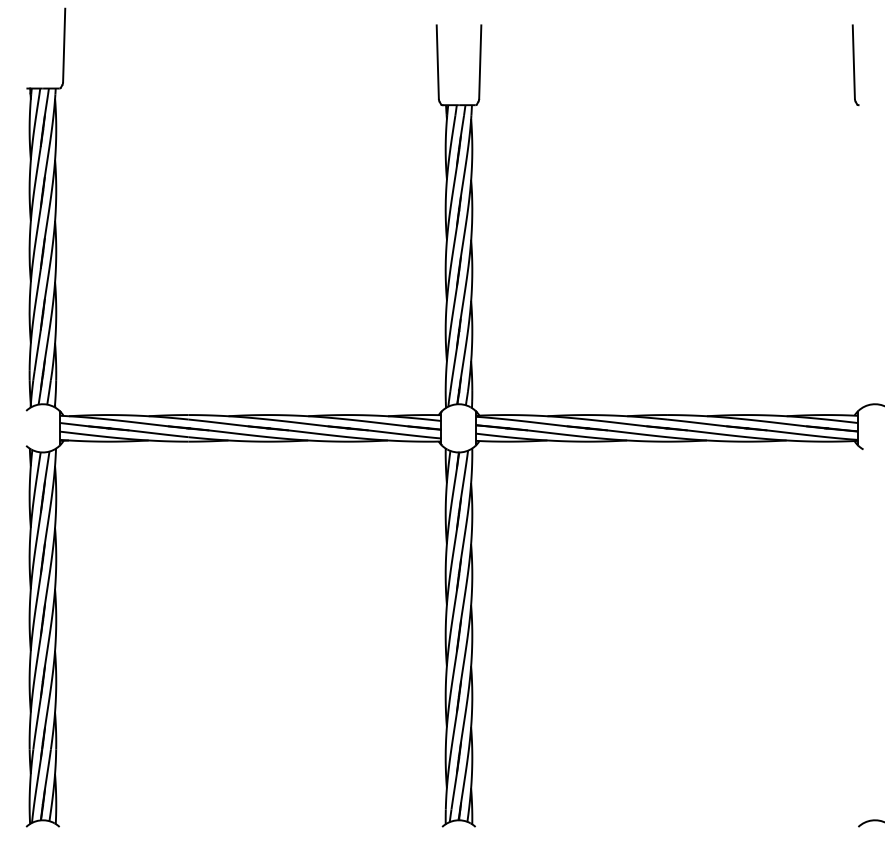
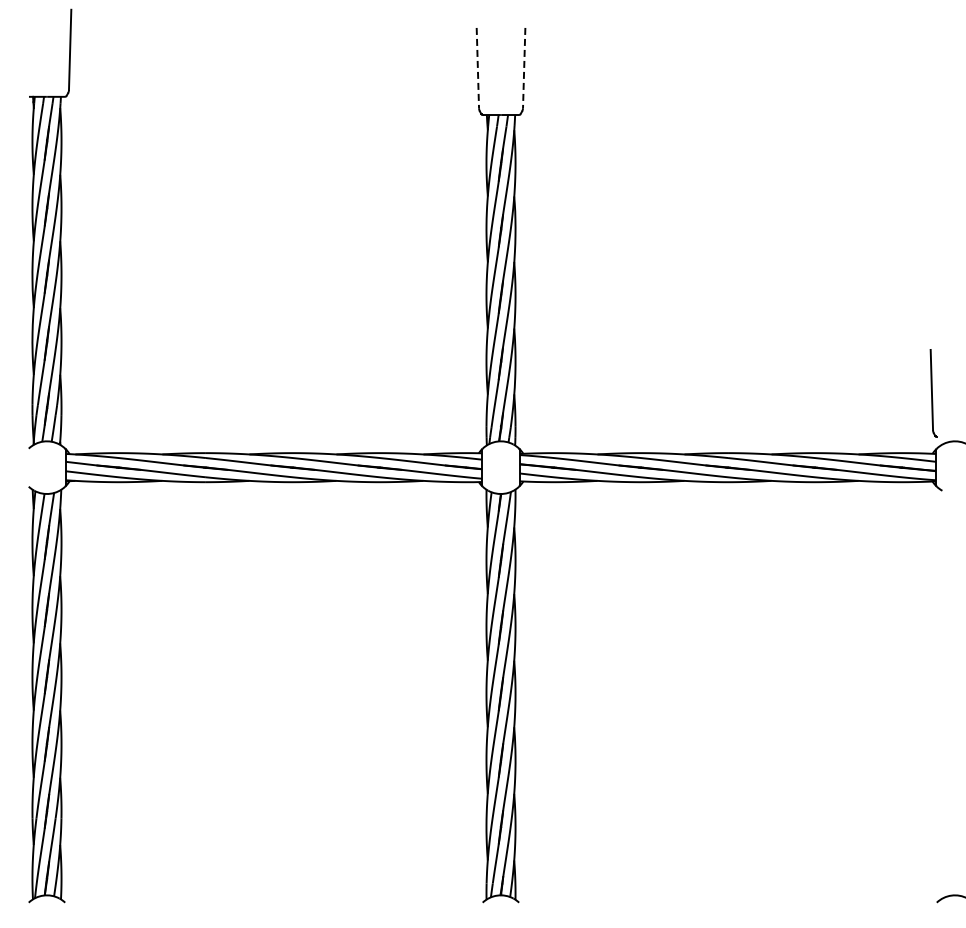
line: (437, 62) -> (477, 68), solid -> dashed
line: (480, 62) -> (524, 68), solid -> dashed
part: (855, 65) -> (933, 393), moved

